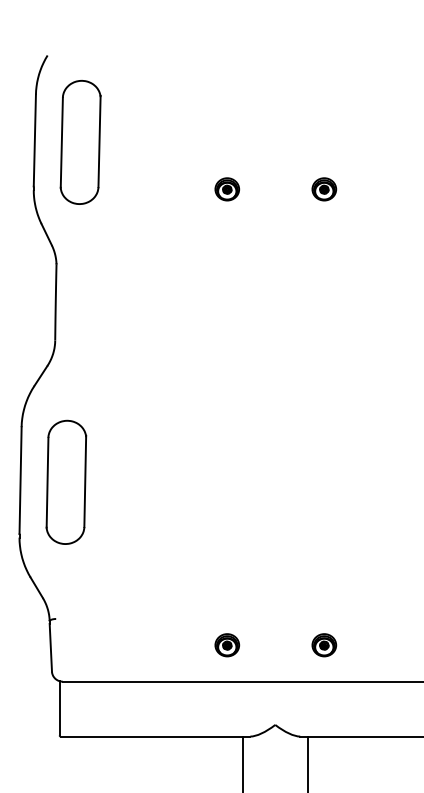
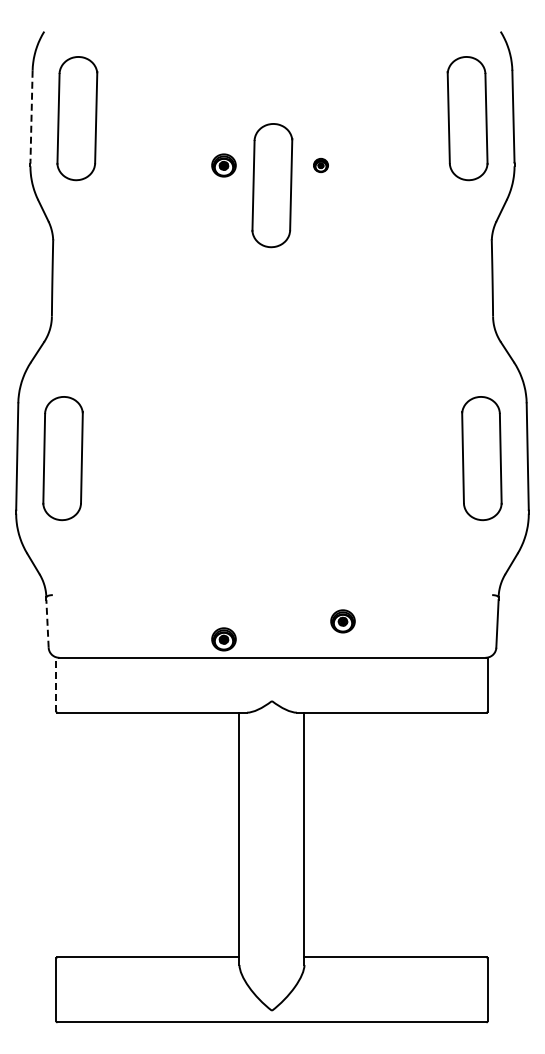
line: (34, 140) -> (31, 116), solid -> dashed
part: (323, 189) -> (320, 165), size x0.6
part: (275, 209) -> (272, 185), added
part: (226, 645) -> (223, 639), moved
part: (323, 645) -> (342, 621), moved
line: (50, 647) -> (47, 623), solid -> dashed
line: (59, 707) -> (56, 683), solid -> dashed

